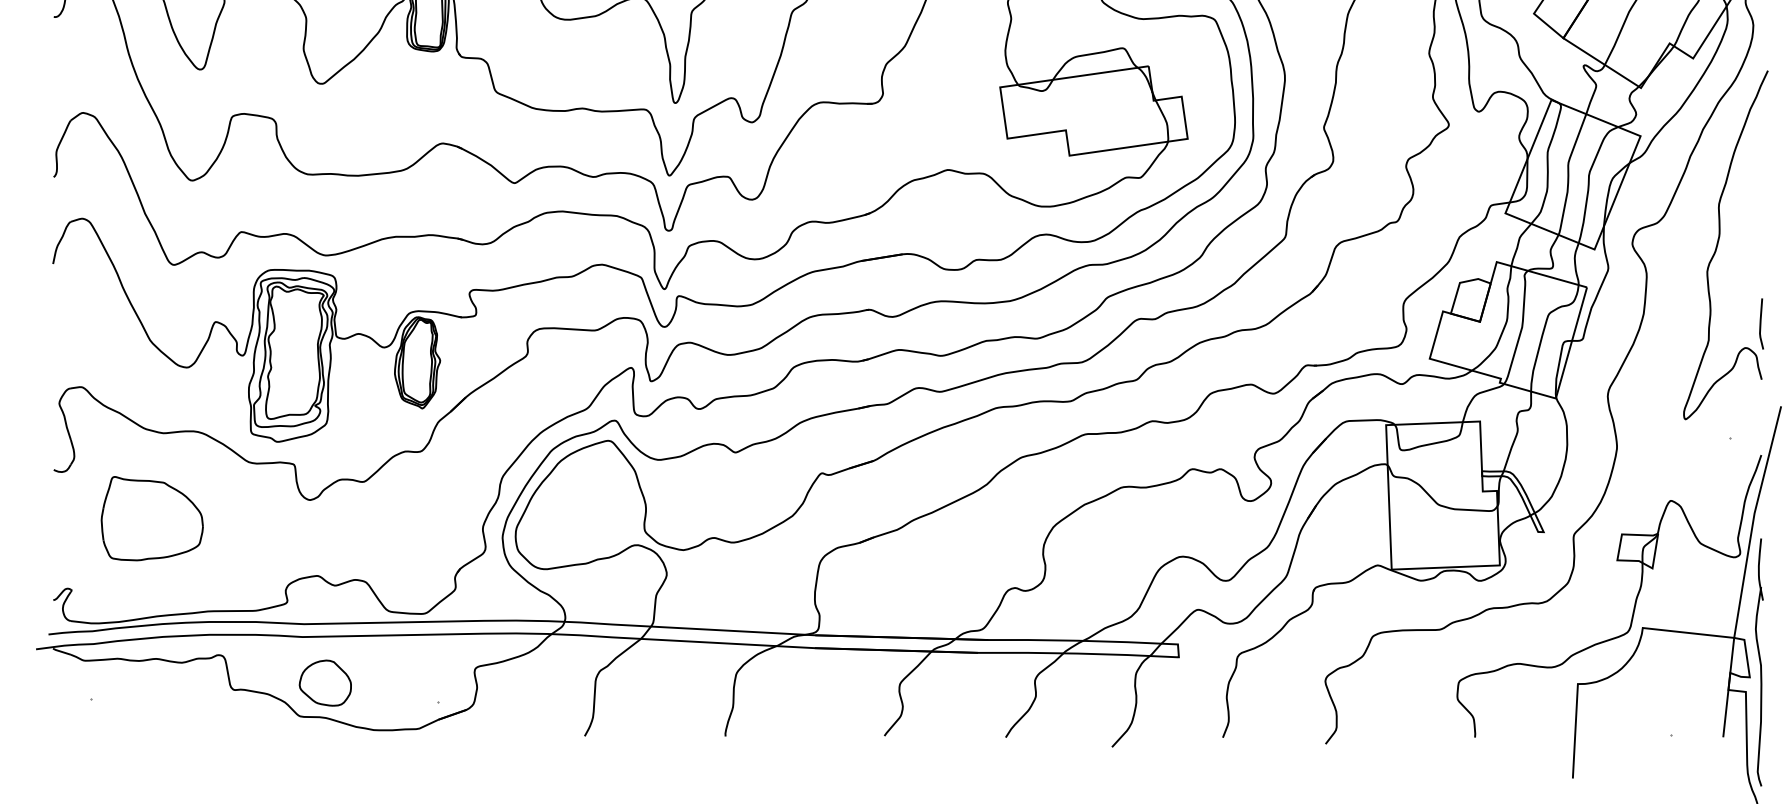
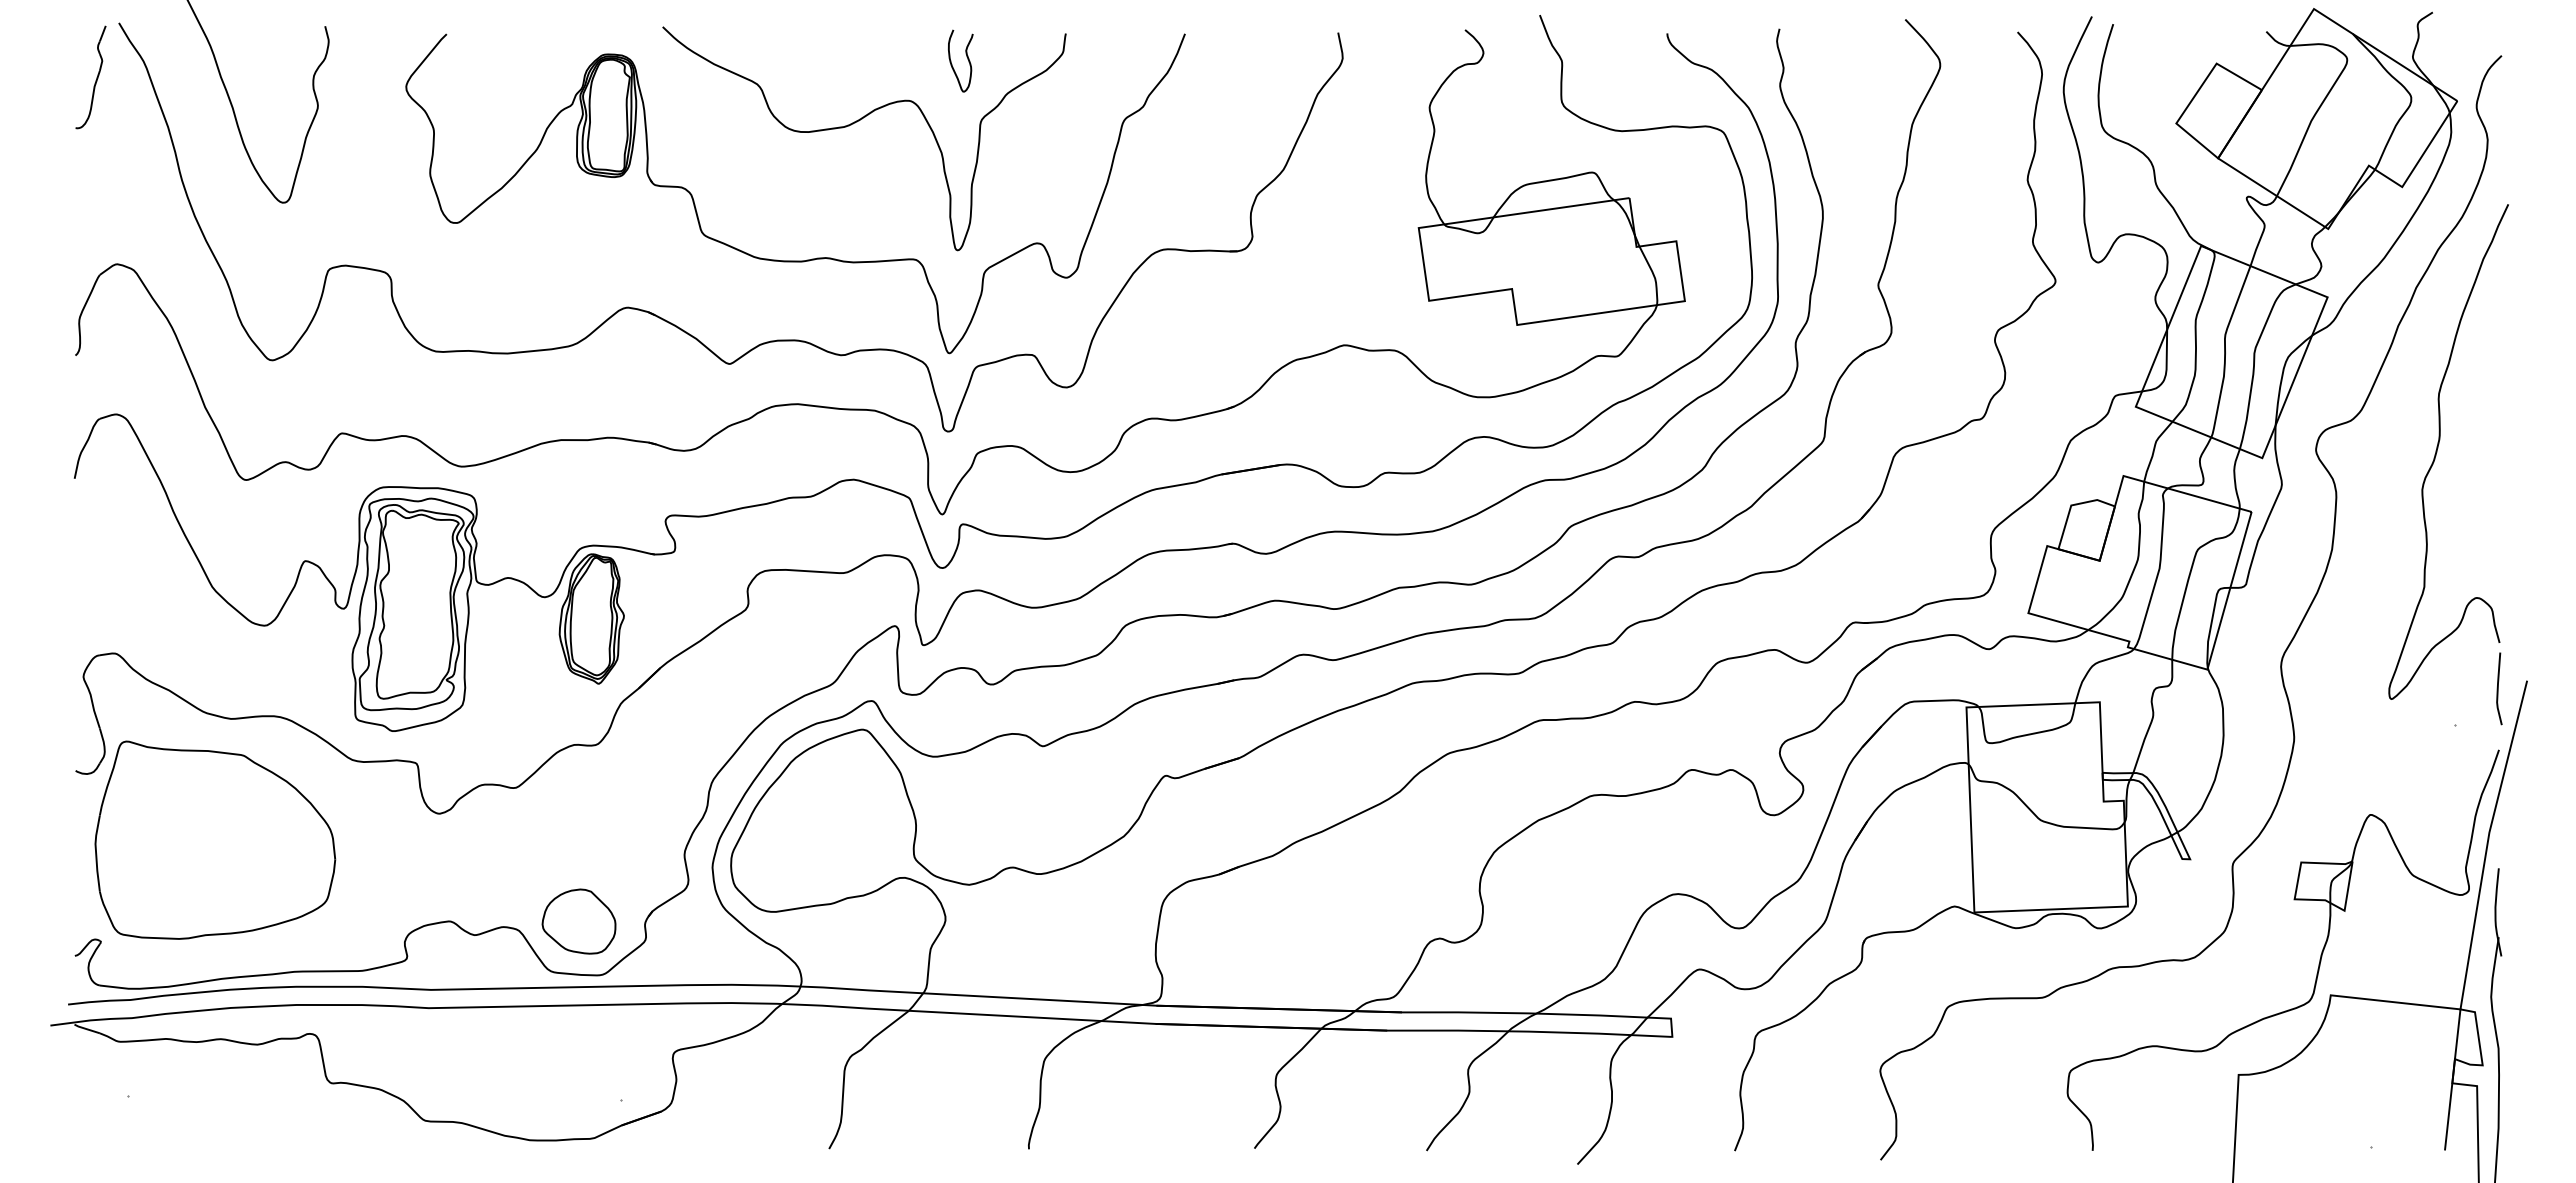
line: (1760, 323) -> (2498, 688), moved
part: (152, 518) -> (215, 839), size x1.67
part: (325, 683) -> (578, 921), moved

